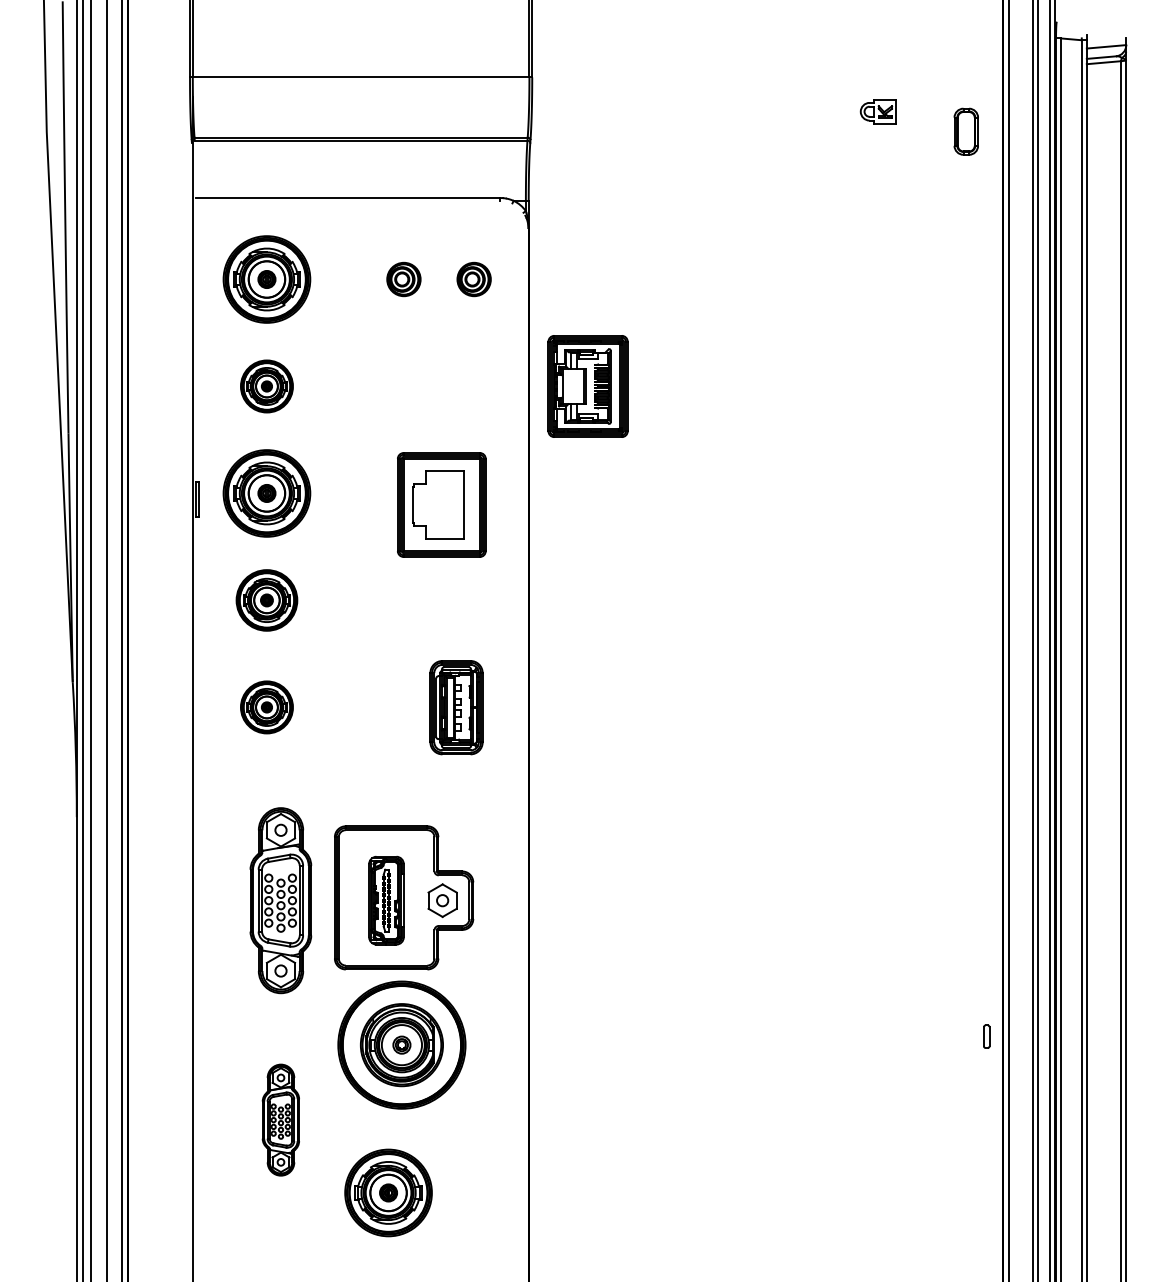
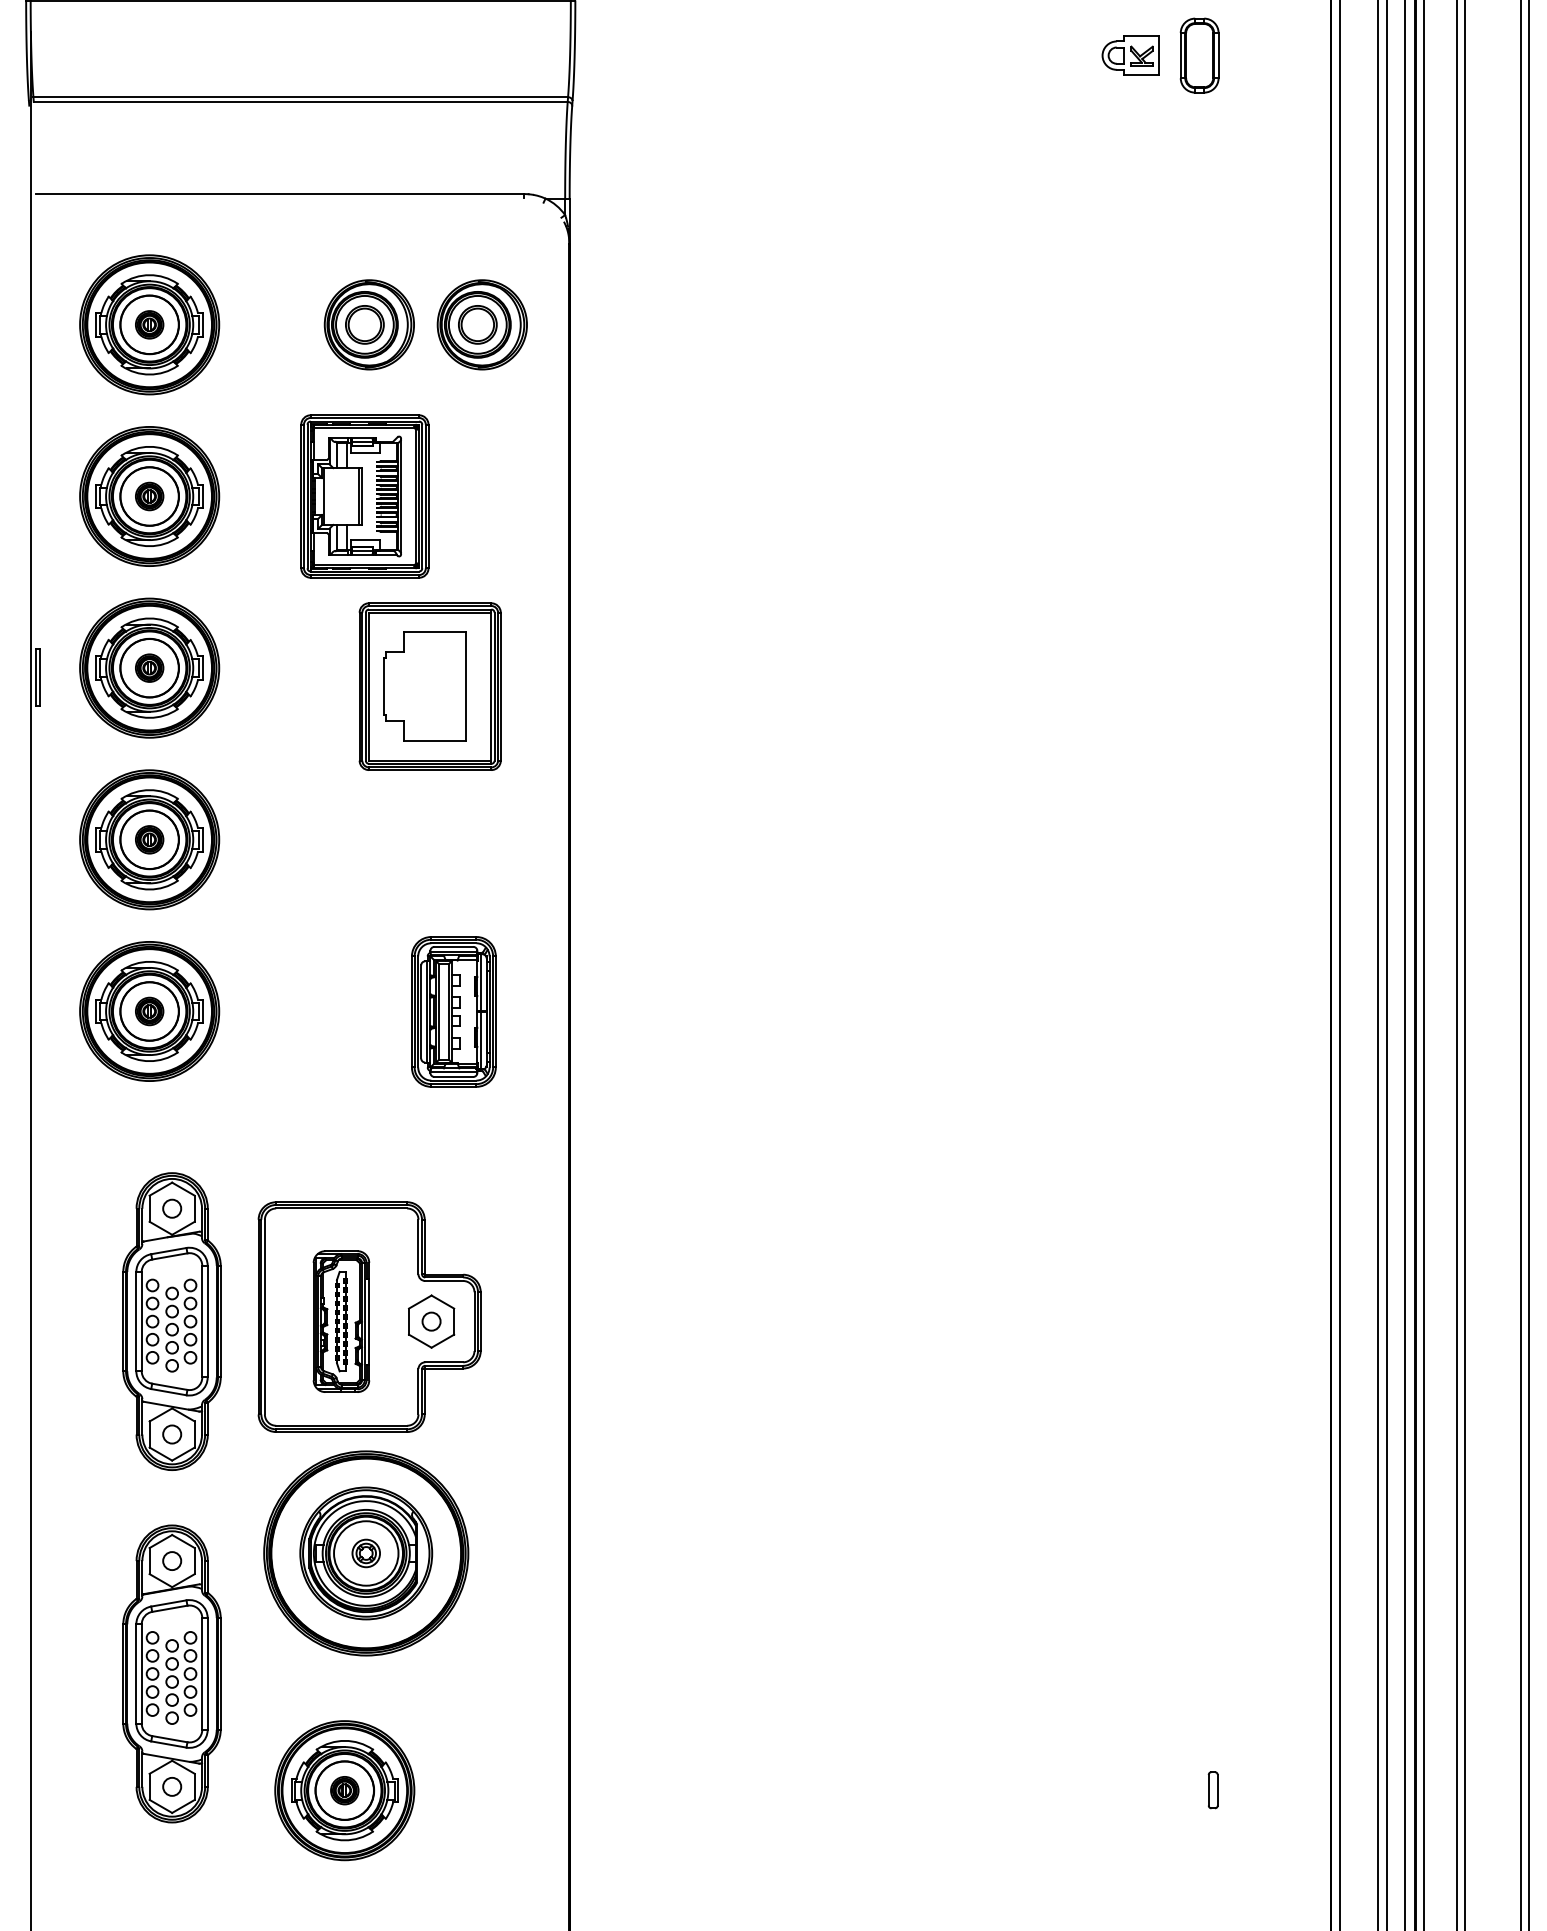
part: (965, 131) -> (1198, 55), moved
part: (403, 279) -> (368, 324), size x1.67
part: (473, 279) -> (481, 324), size x1.67
part: (266, 386) -> (148, 496), size x1.67
part: (587, 386) -> (363, 496), moved
part: (266, 600) -> (148, 839), size x1.43
part: (266, 707) -> (148, 1011), size x1.67
part: (986, 1036) -> (1212, 1789), moved
part: (280, 1119) -> (171, 1672), size x1.67

